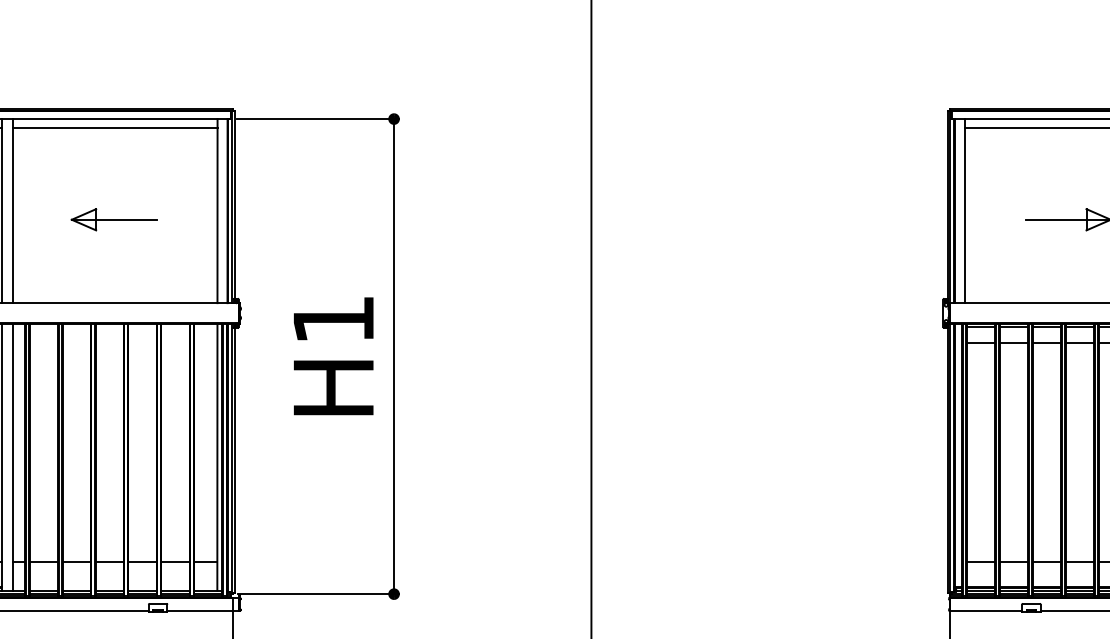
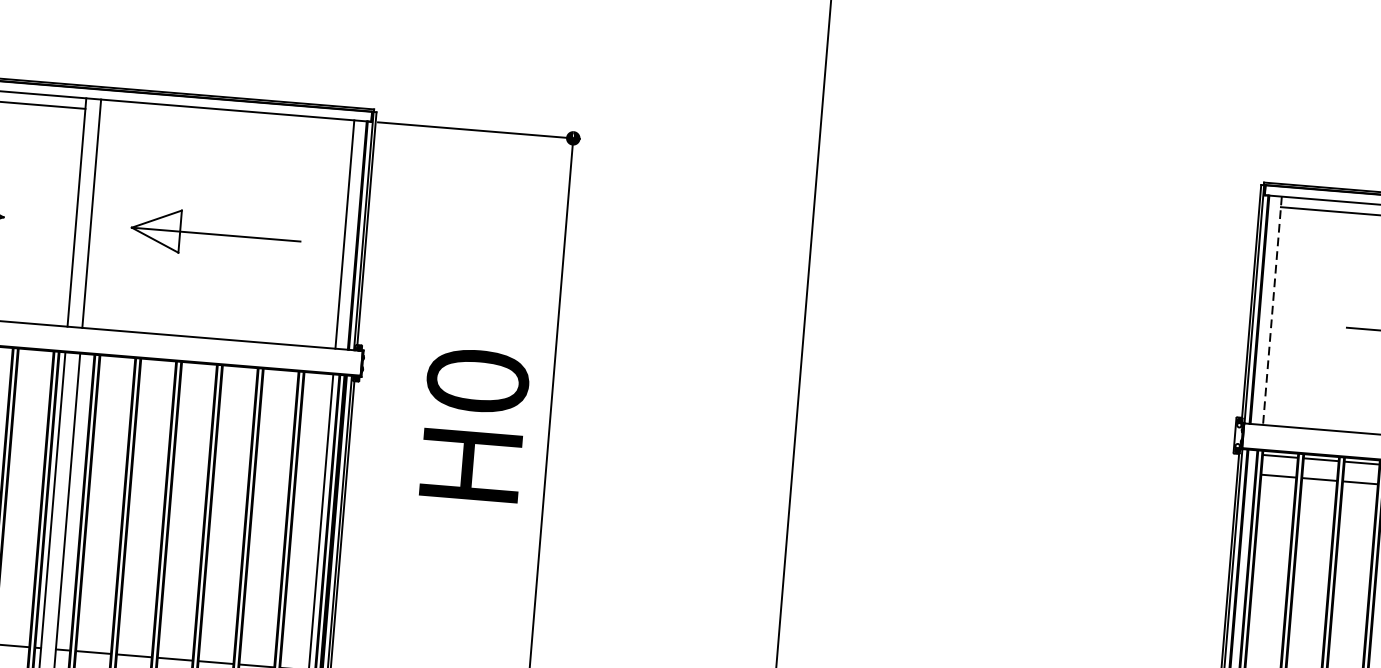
line: (115, 127) -> (226, 120), removed
line: (965, 211) -> (1272, 311), solid -> dashed
part: (113, 219) -> (214, 234), size x1.6
text: (333, 319) -> (477, 380), H1 -> H0

